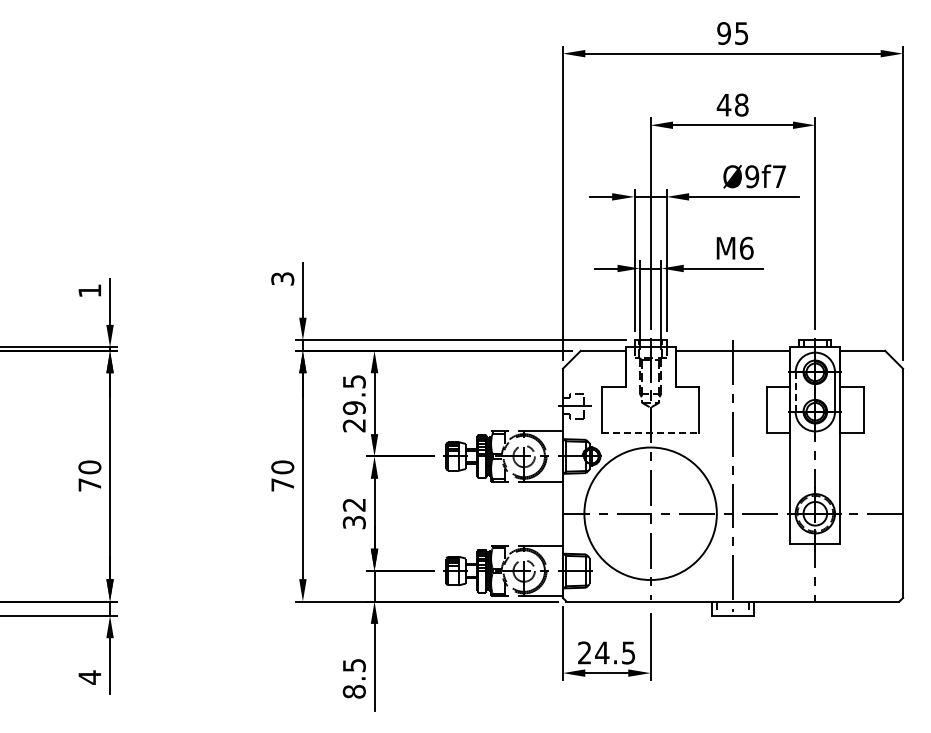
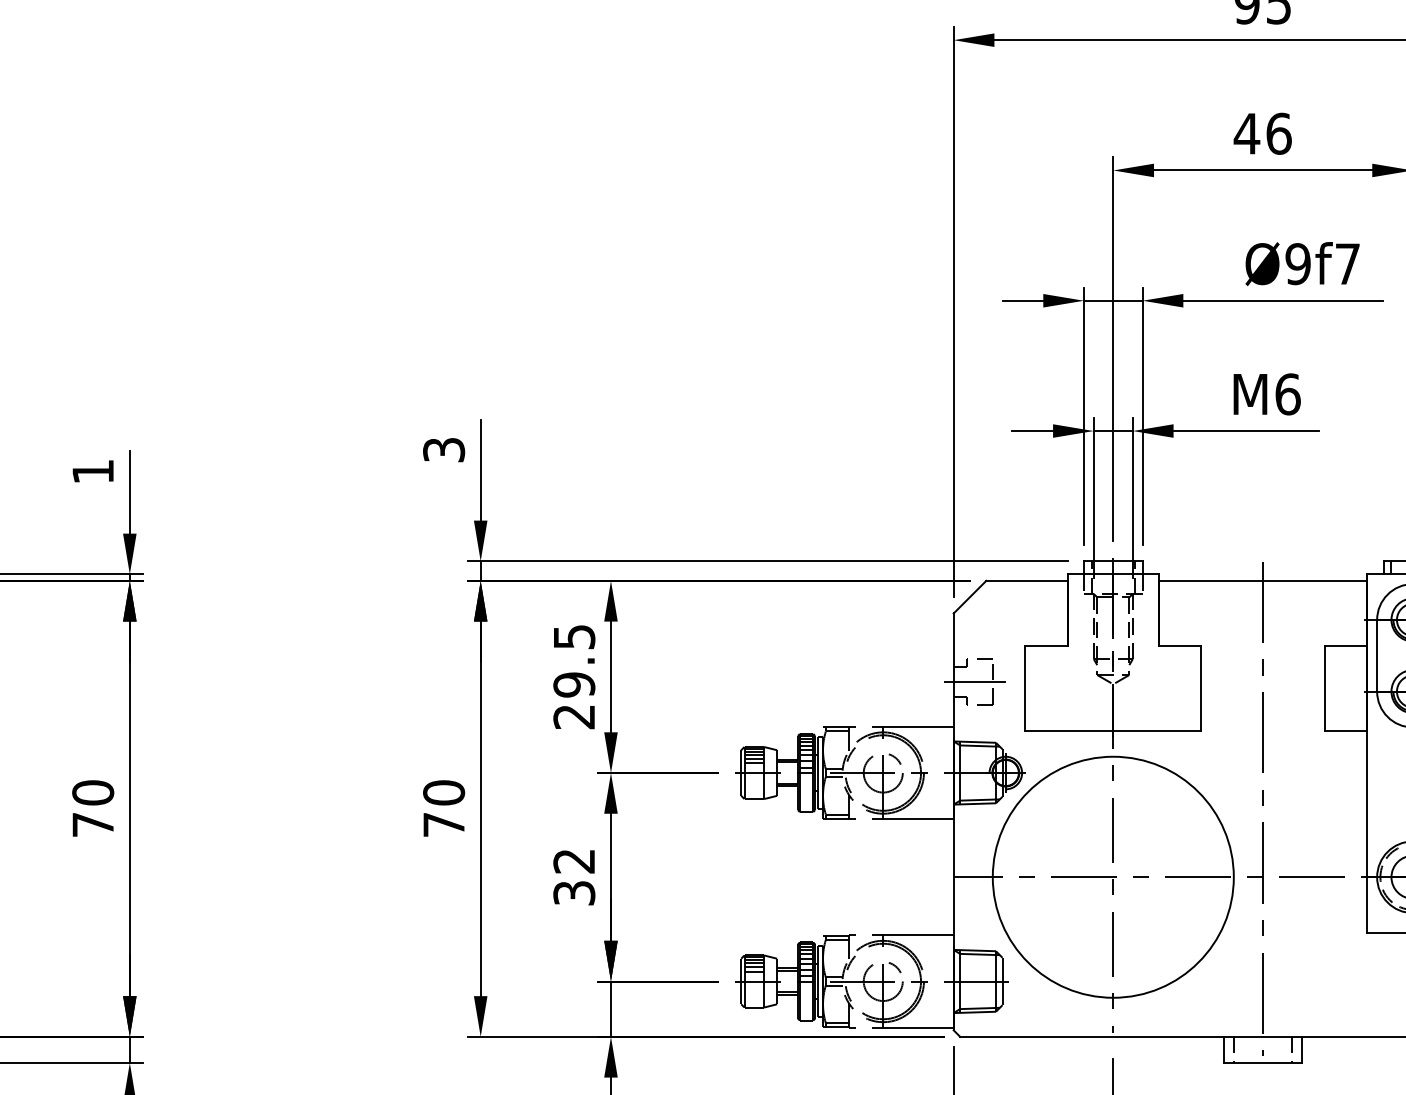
text: (741, 104) -> (1278, 132), 48 -> 46
line: (795, 392) -> (1376, 656), dashed -> solid
line: (651, 433) -> (1114, 731), dashed -> solid

